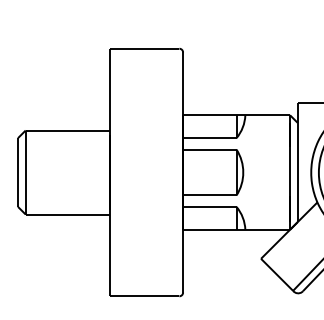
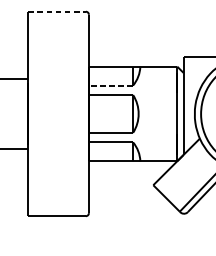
line: (144, 48) -> (57, 11), solid -> dashed
line: (209, 138) -> (110, 85), solid -> dashed

